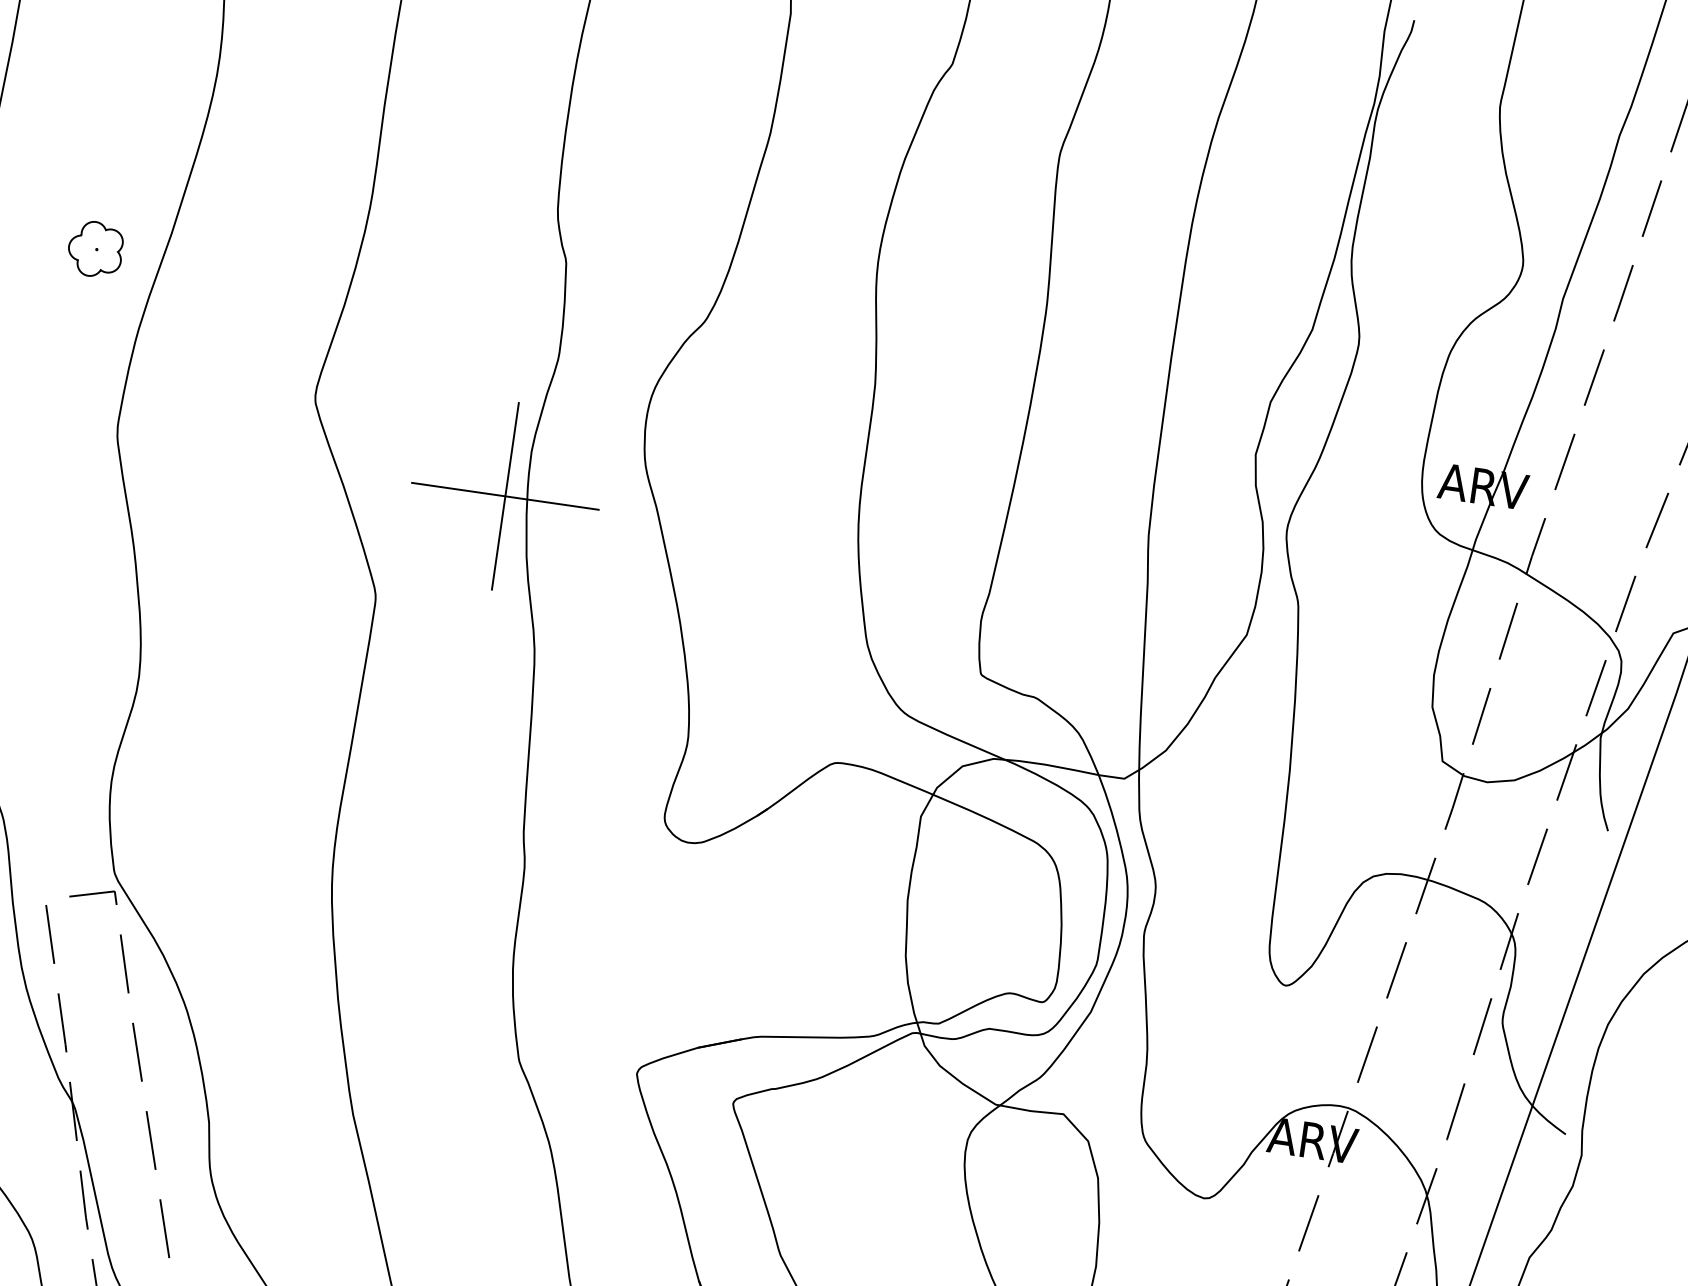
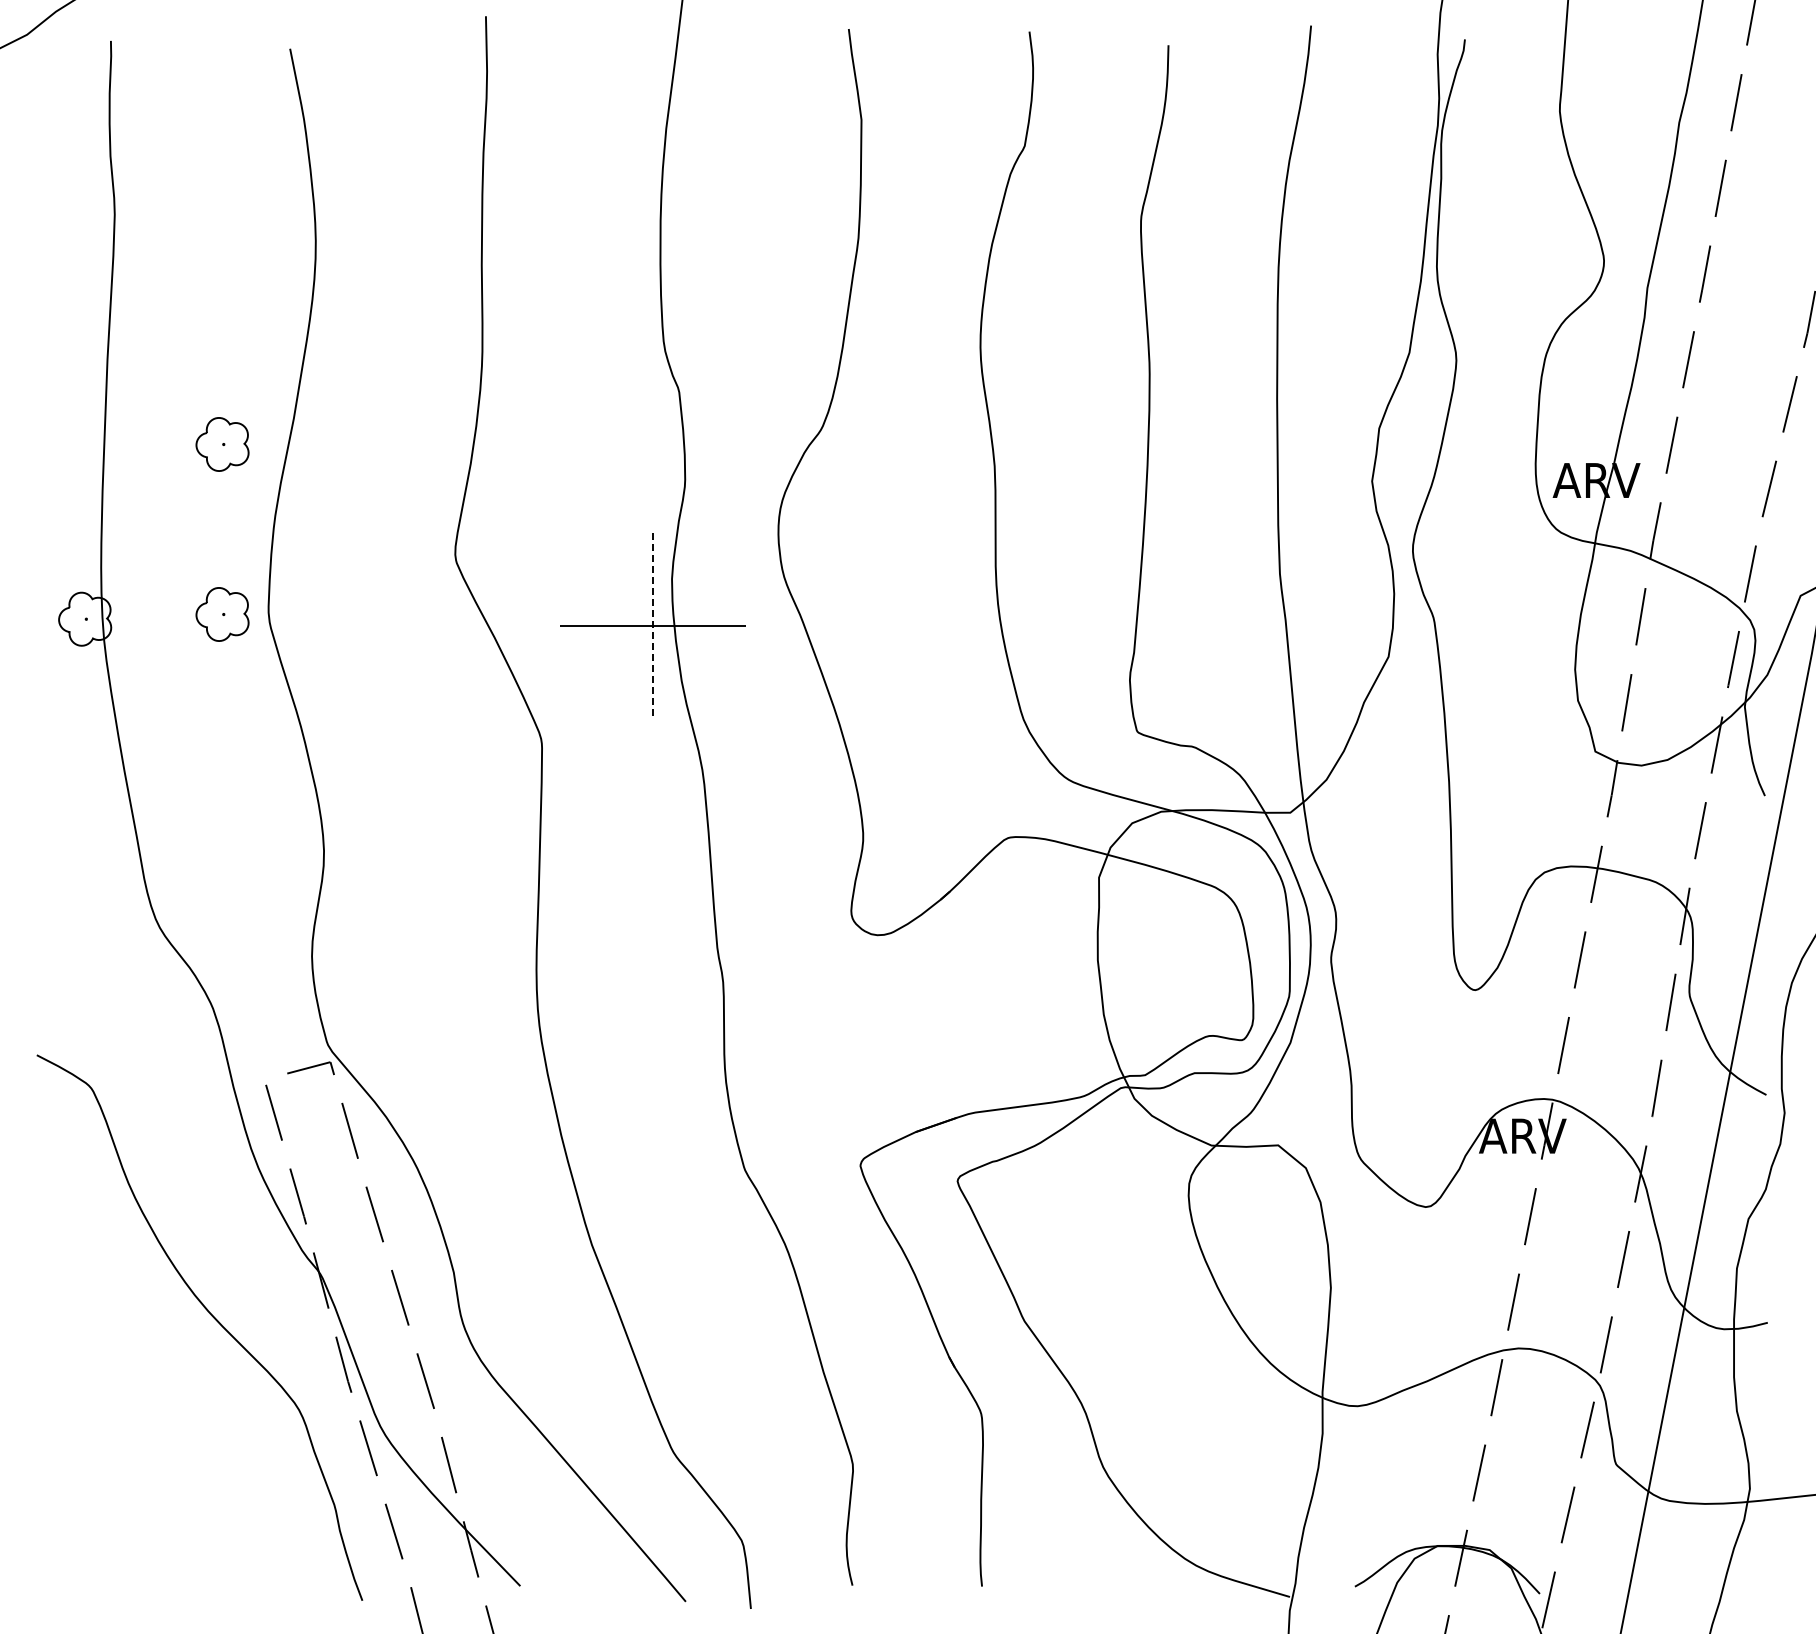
part: (70, 421) -> (222, 614), added
line: (504, 496) -> (652, 626), solid -> dashed

